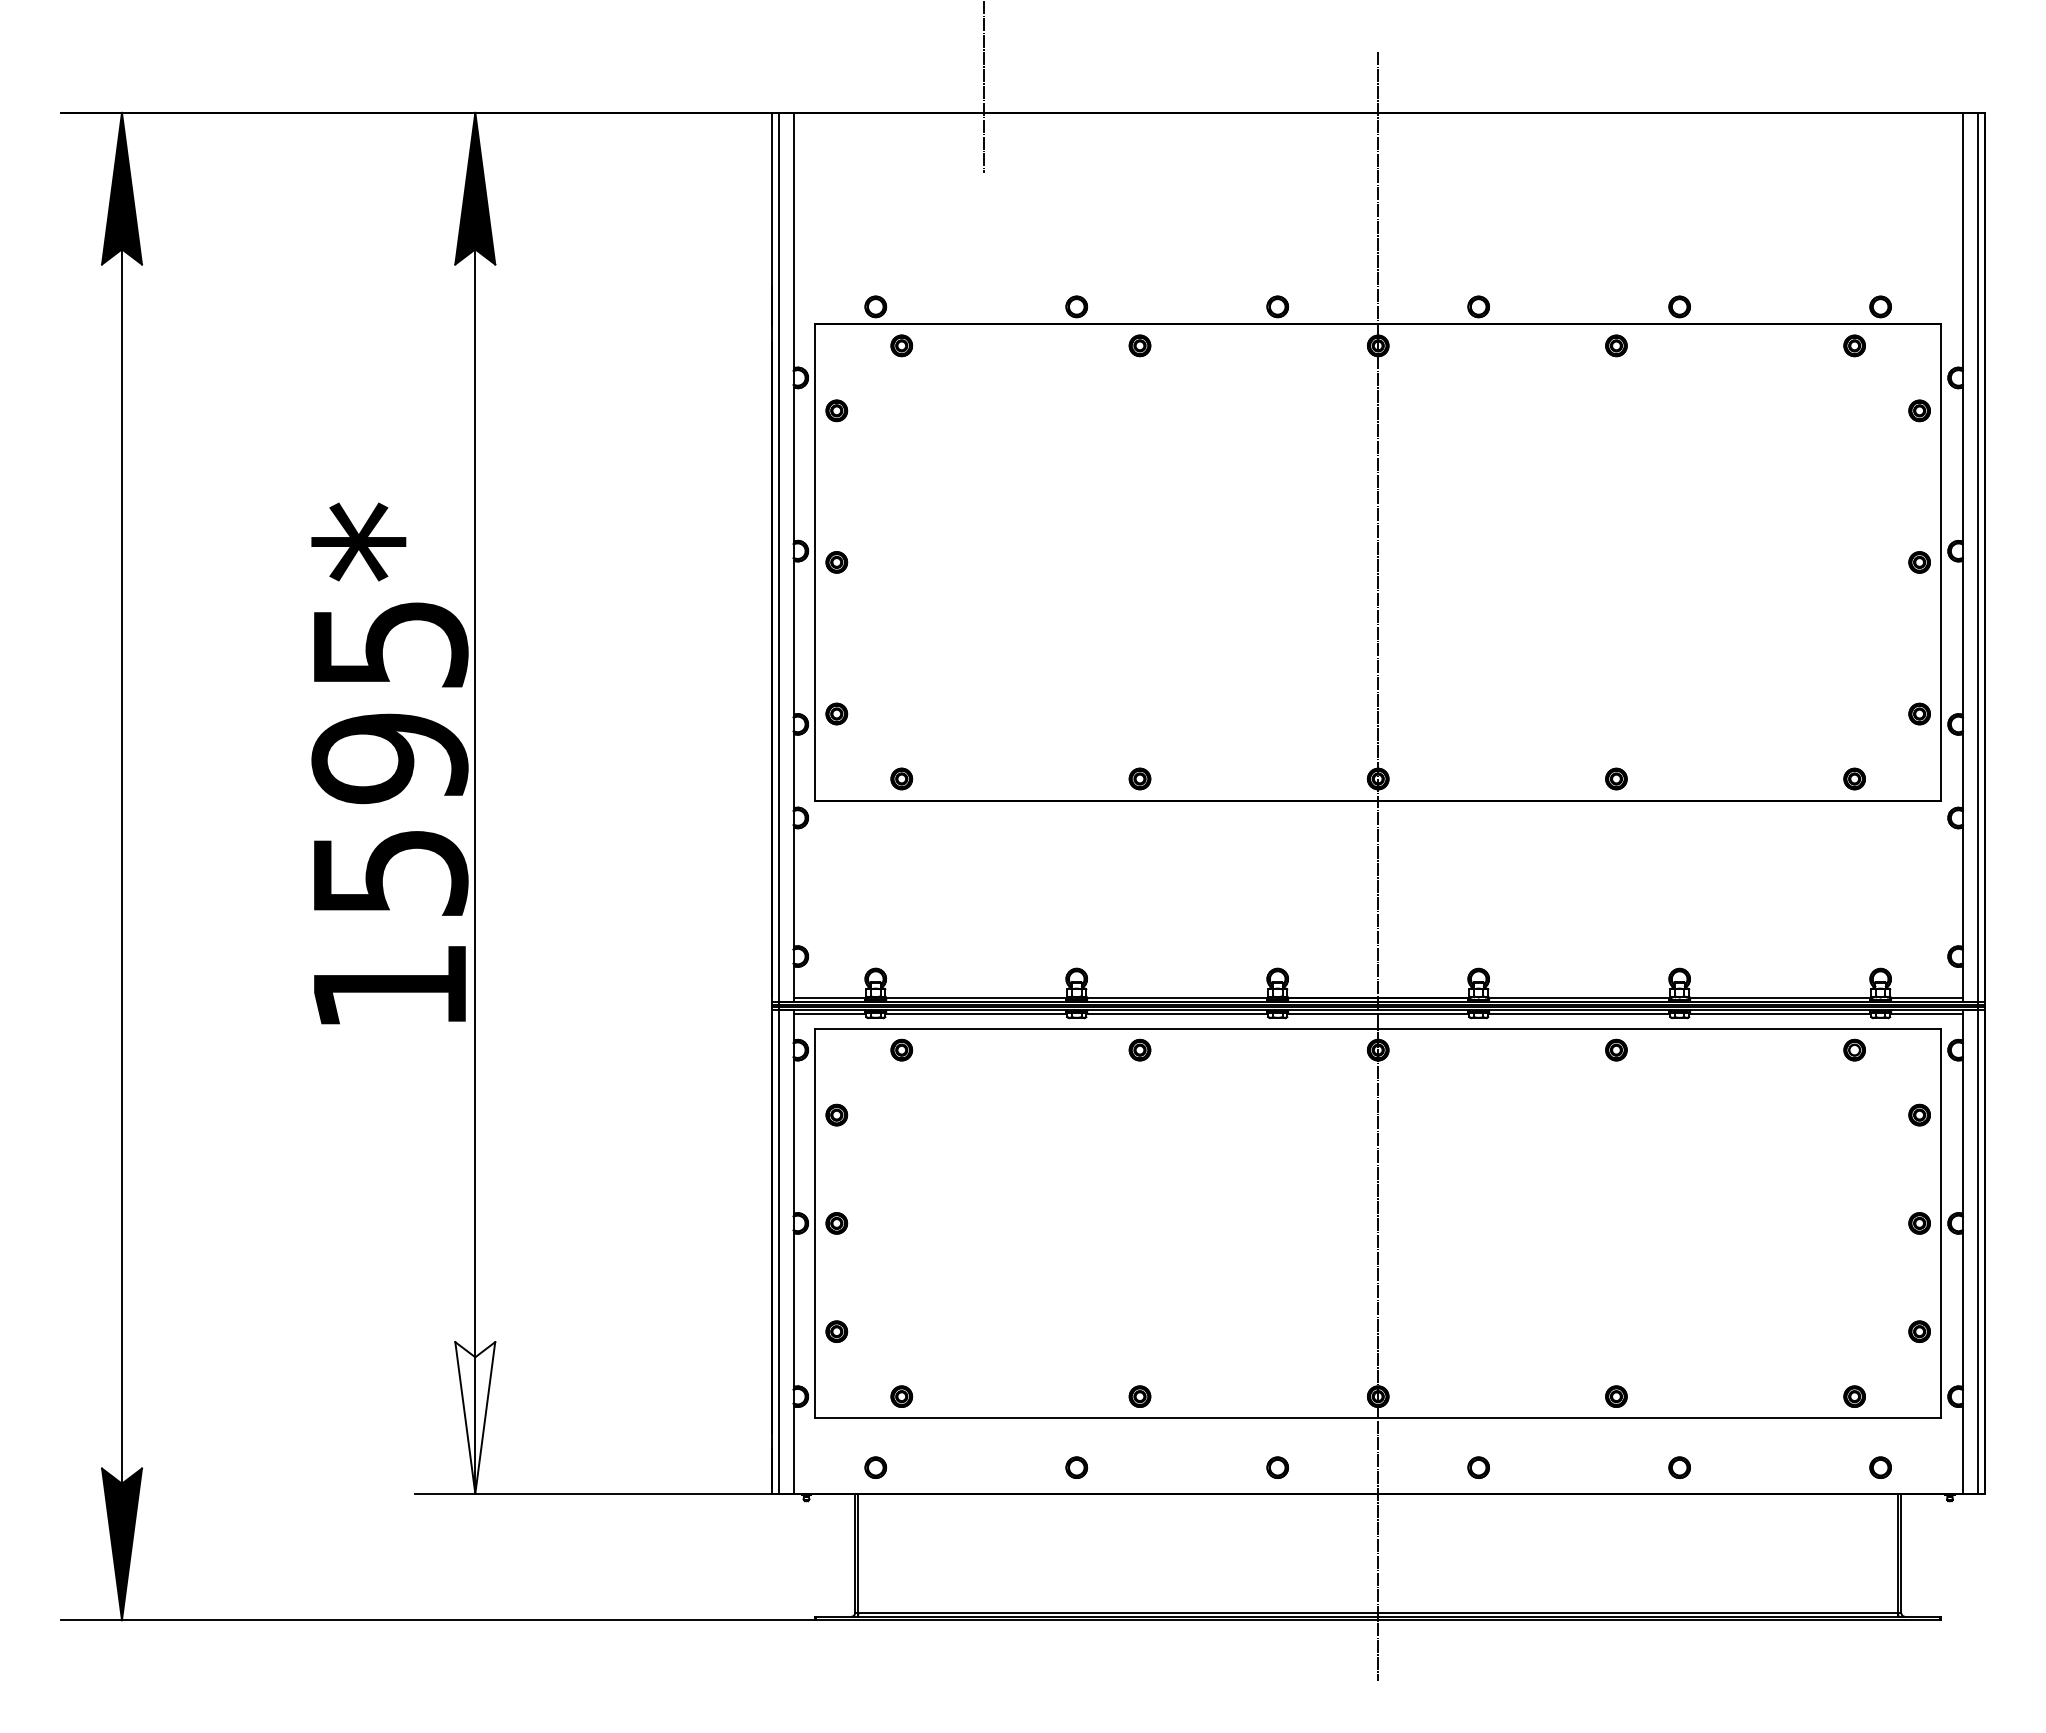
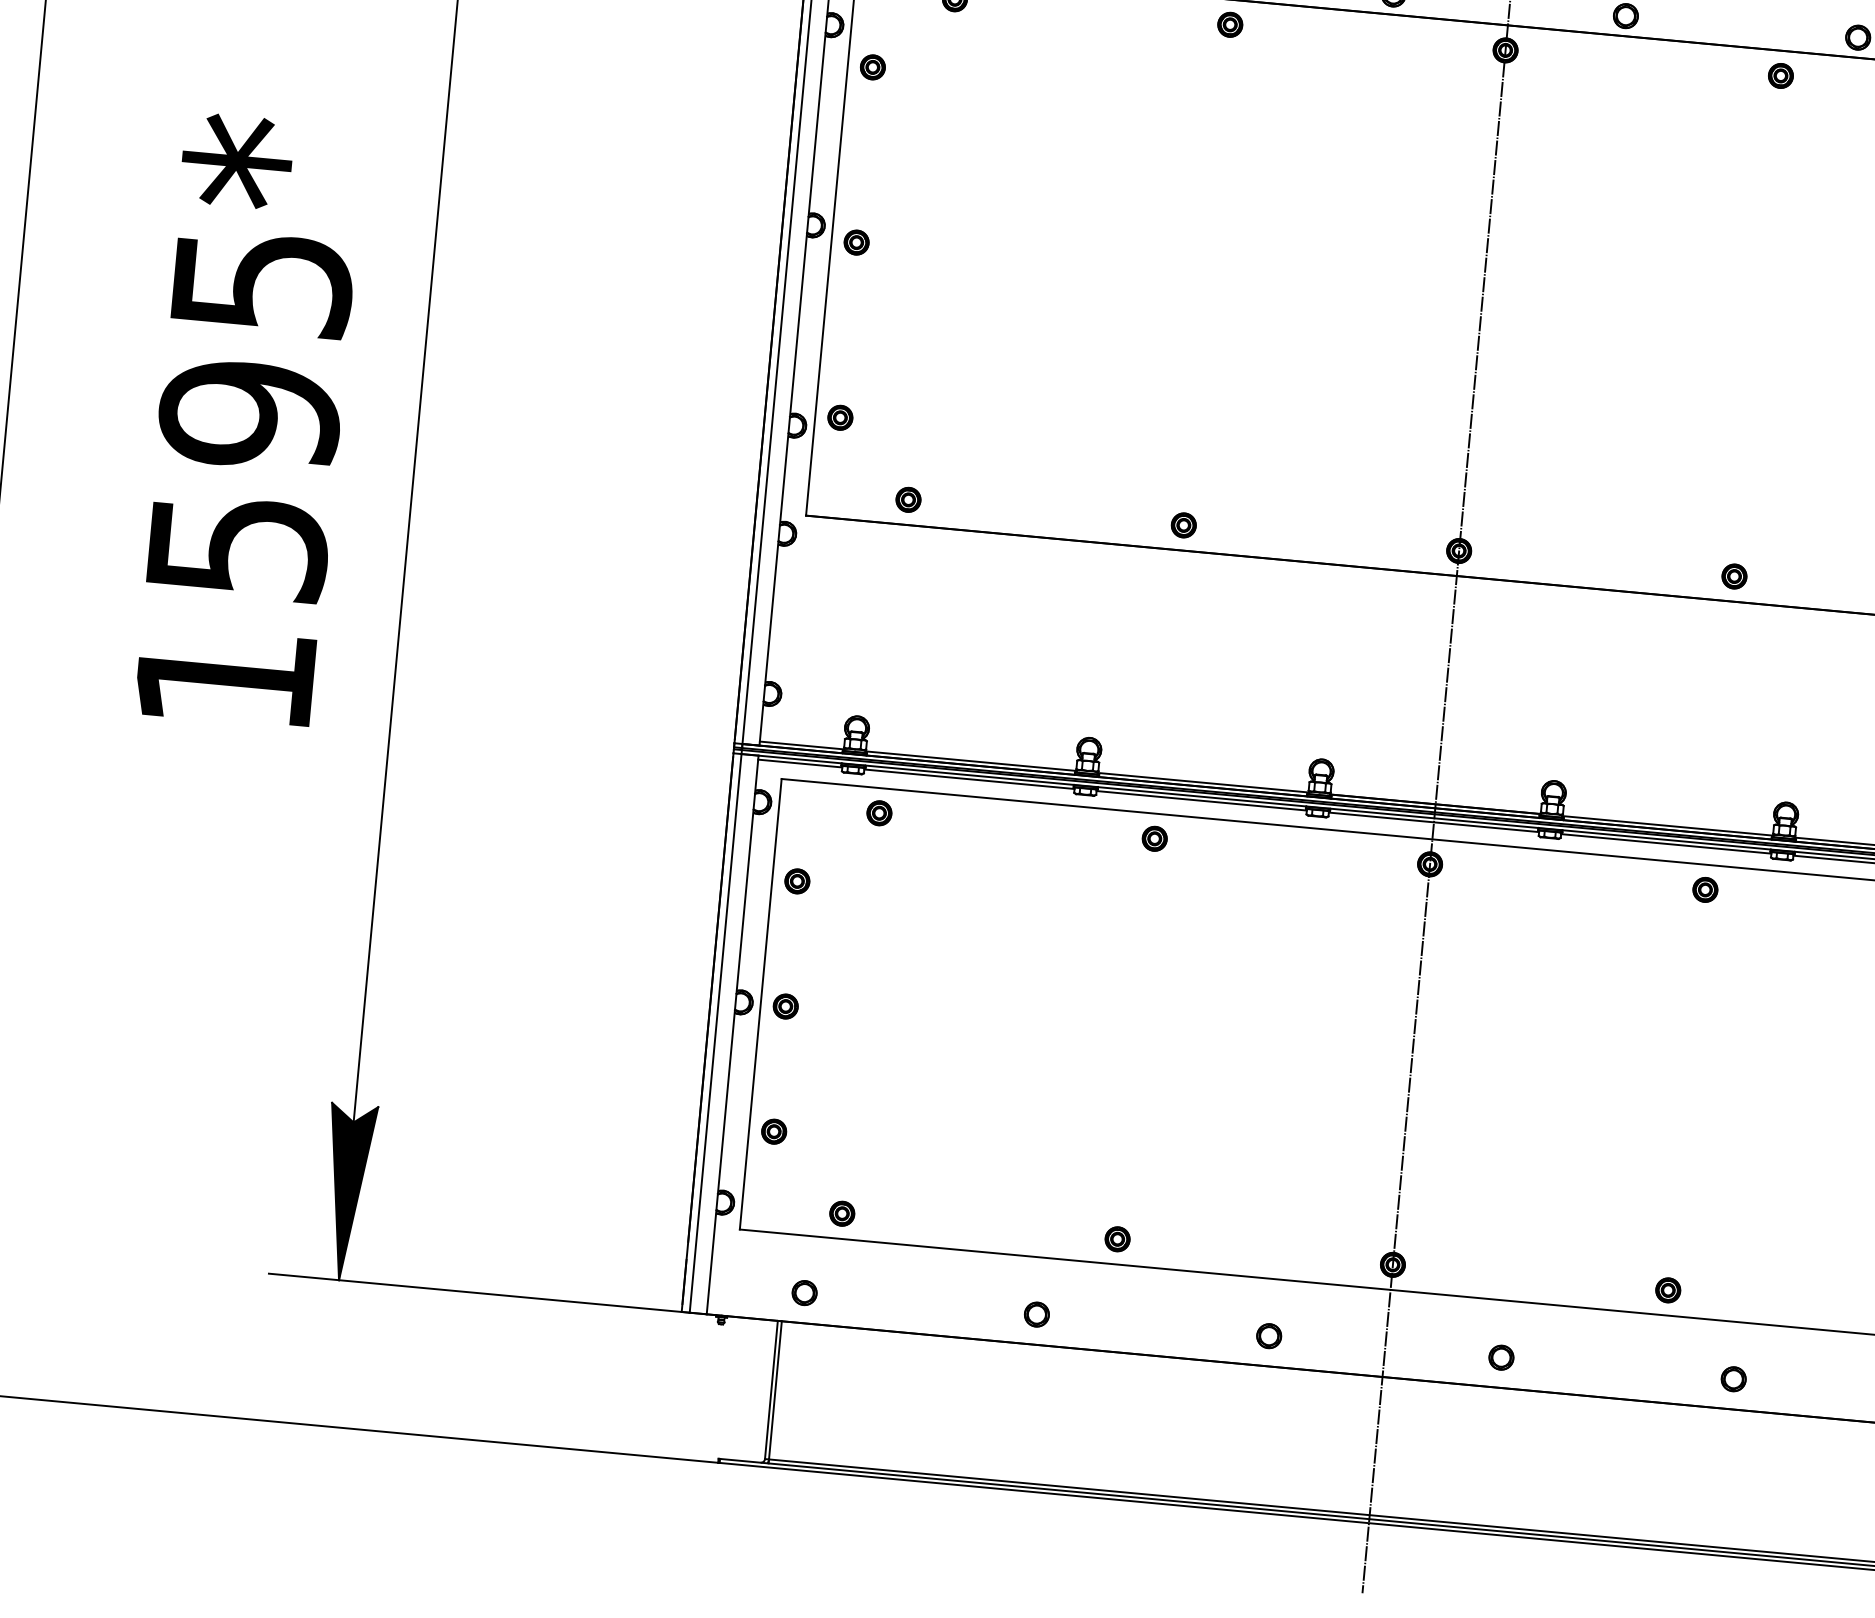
text: (389, 763) -> (248, 420), moved
fill: (475, 1417) -> (347, 1192), added

